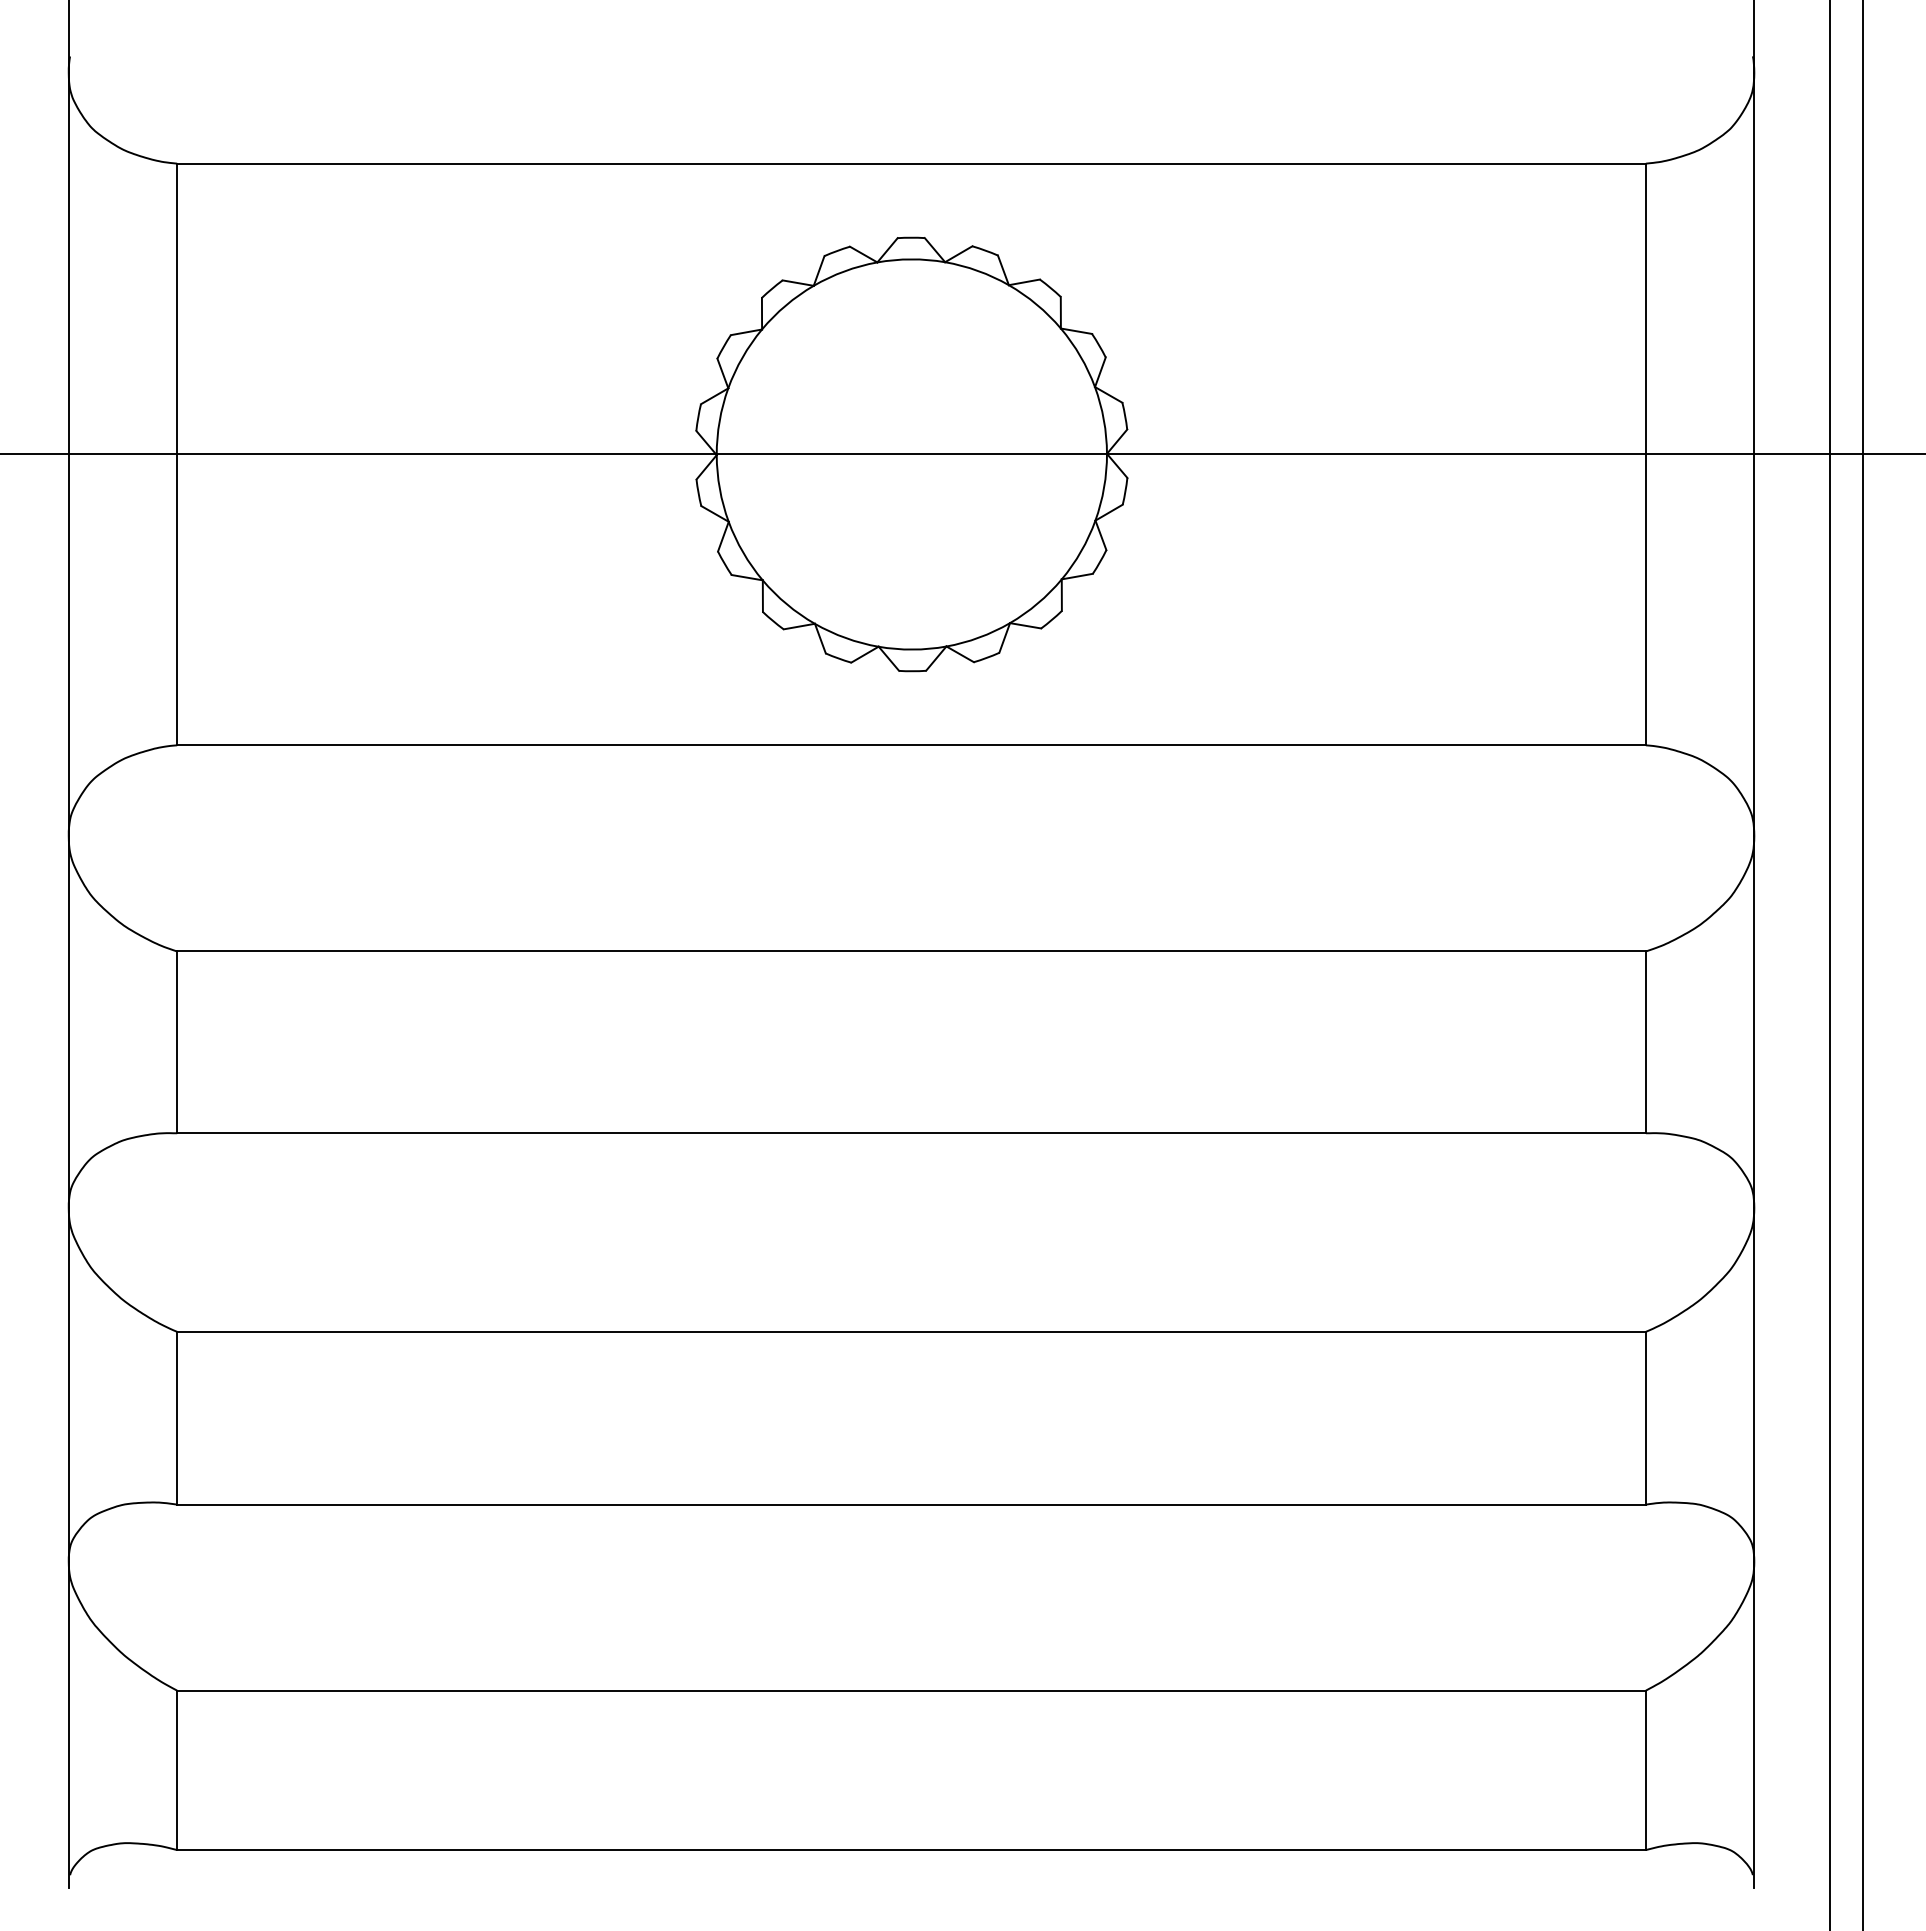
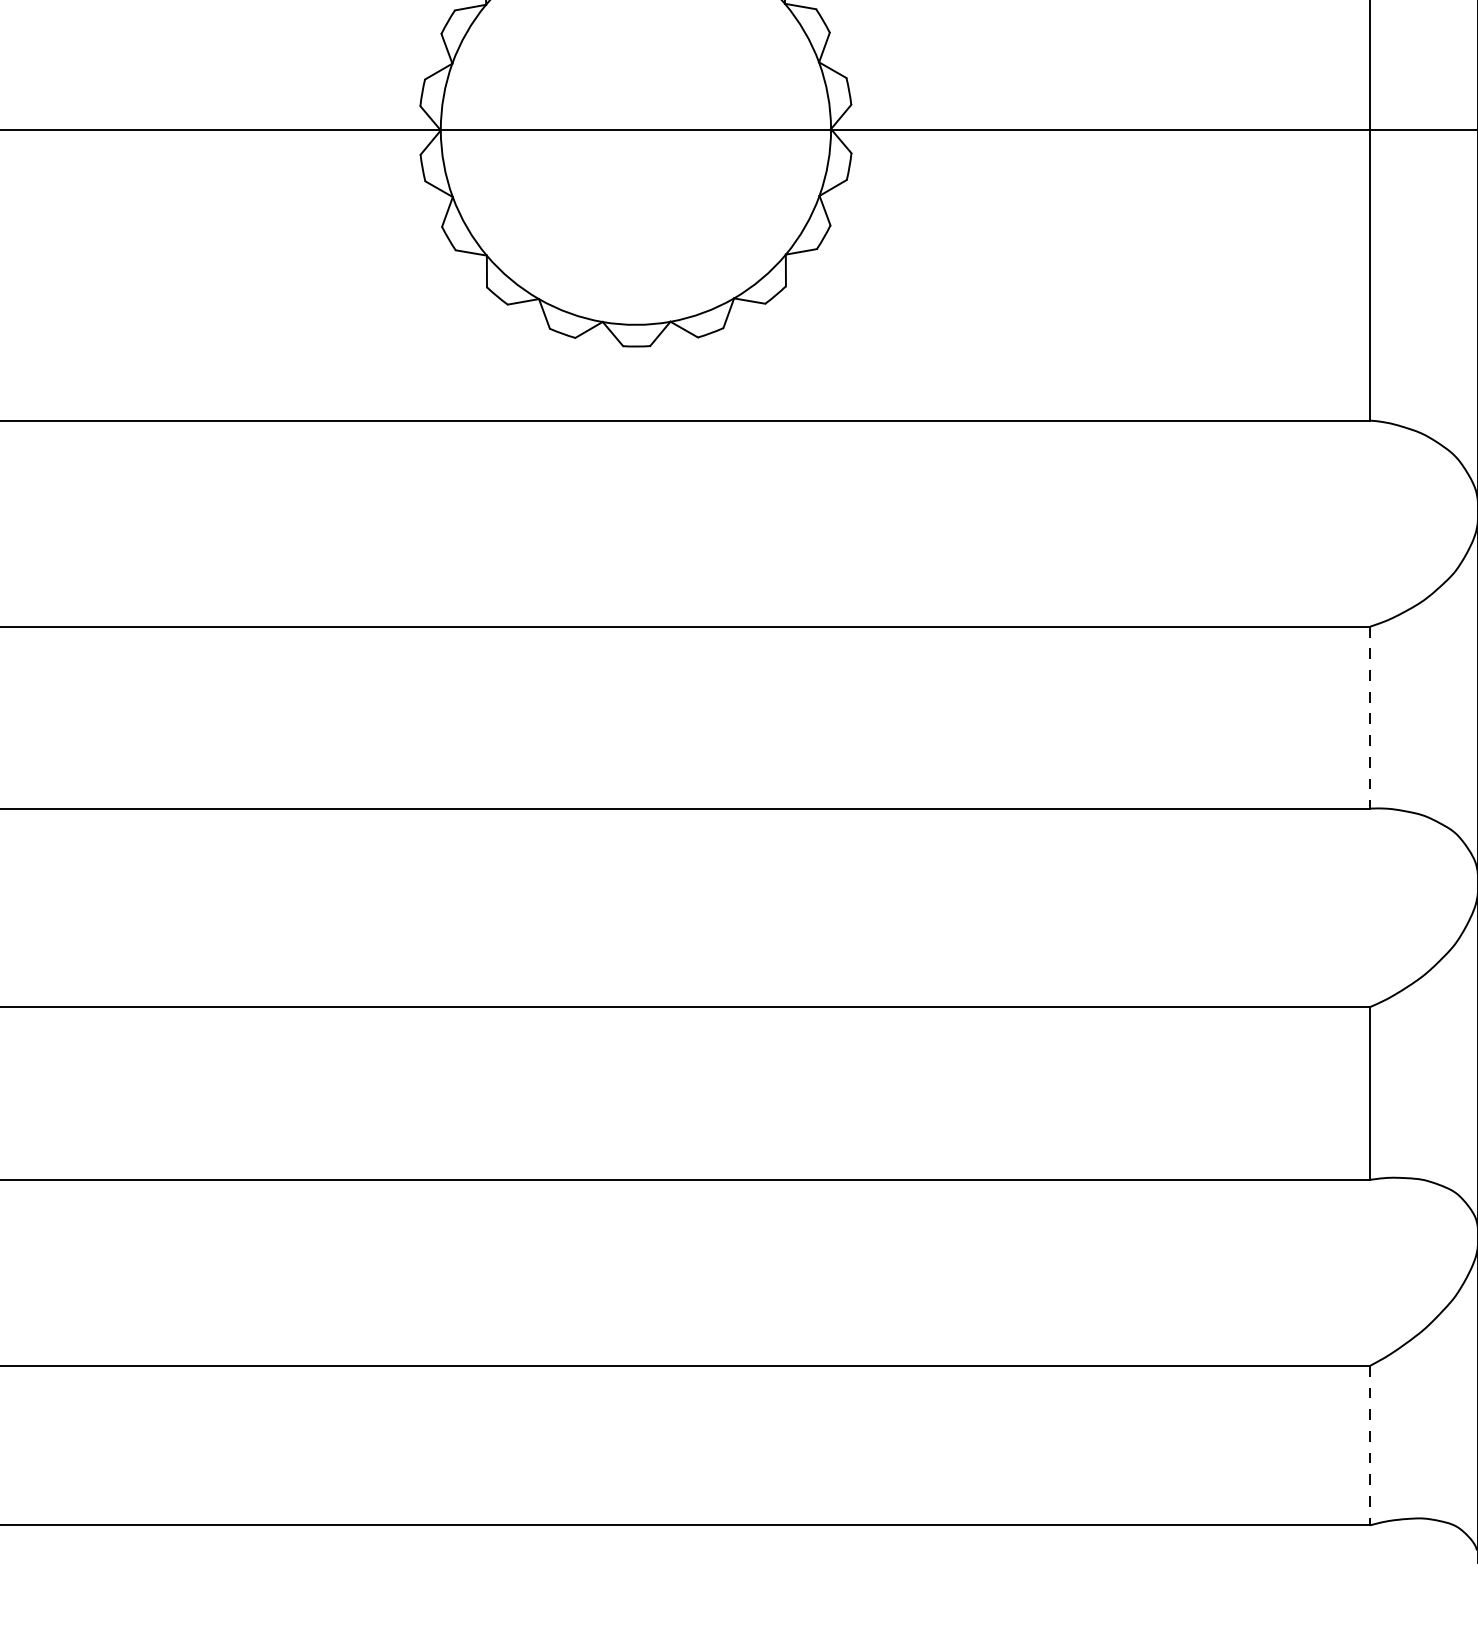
line: (1645, 1042) -> (1369, 717), solid -> dashed
line: (1645, 1770) -> (1369, 1445), solid -> dashed

